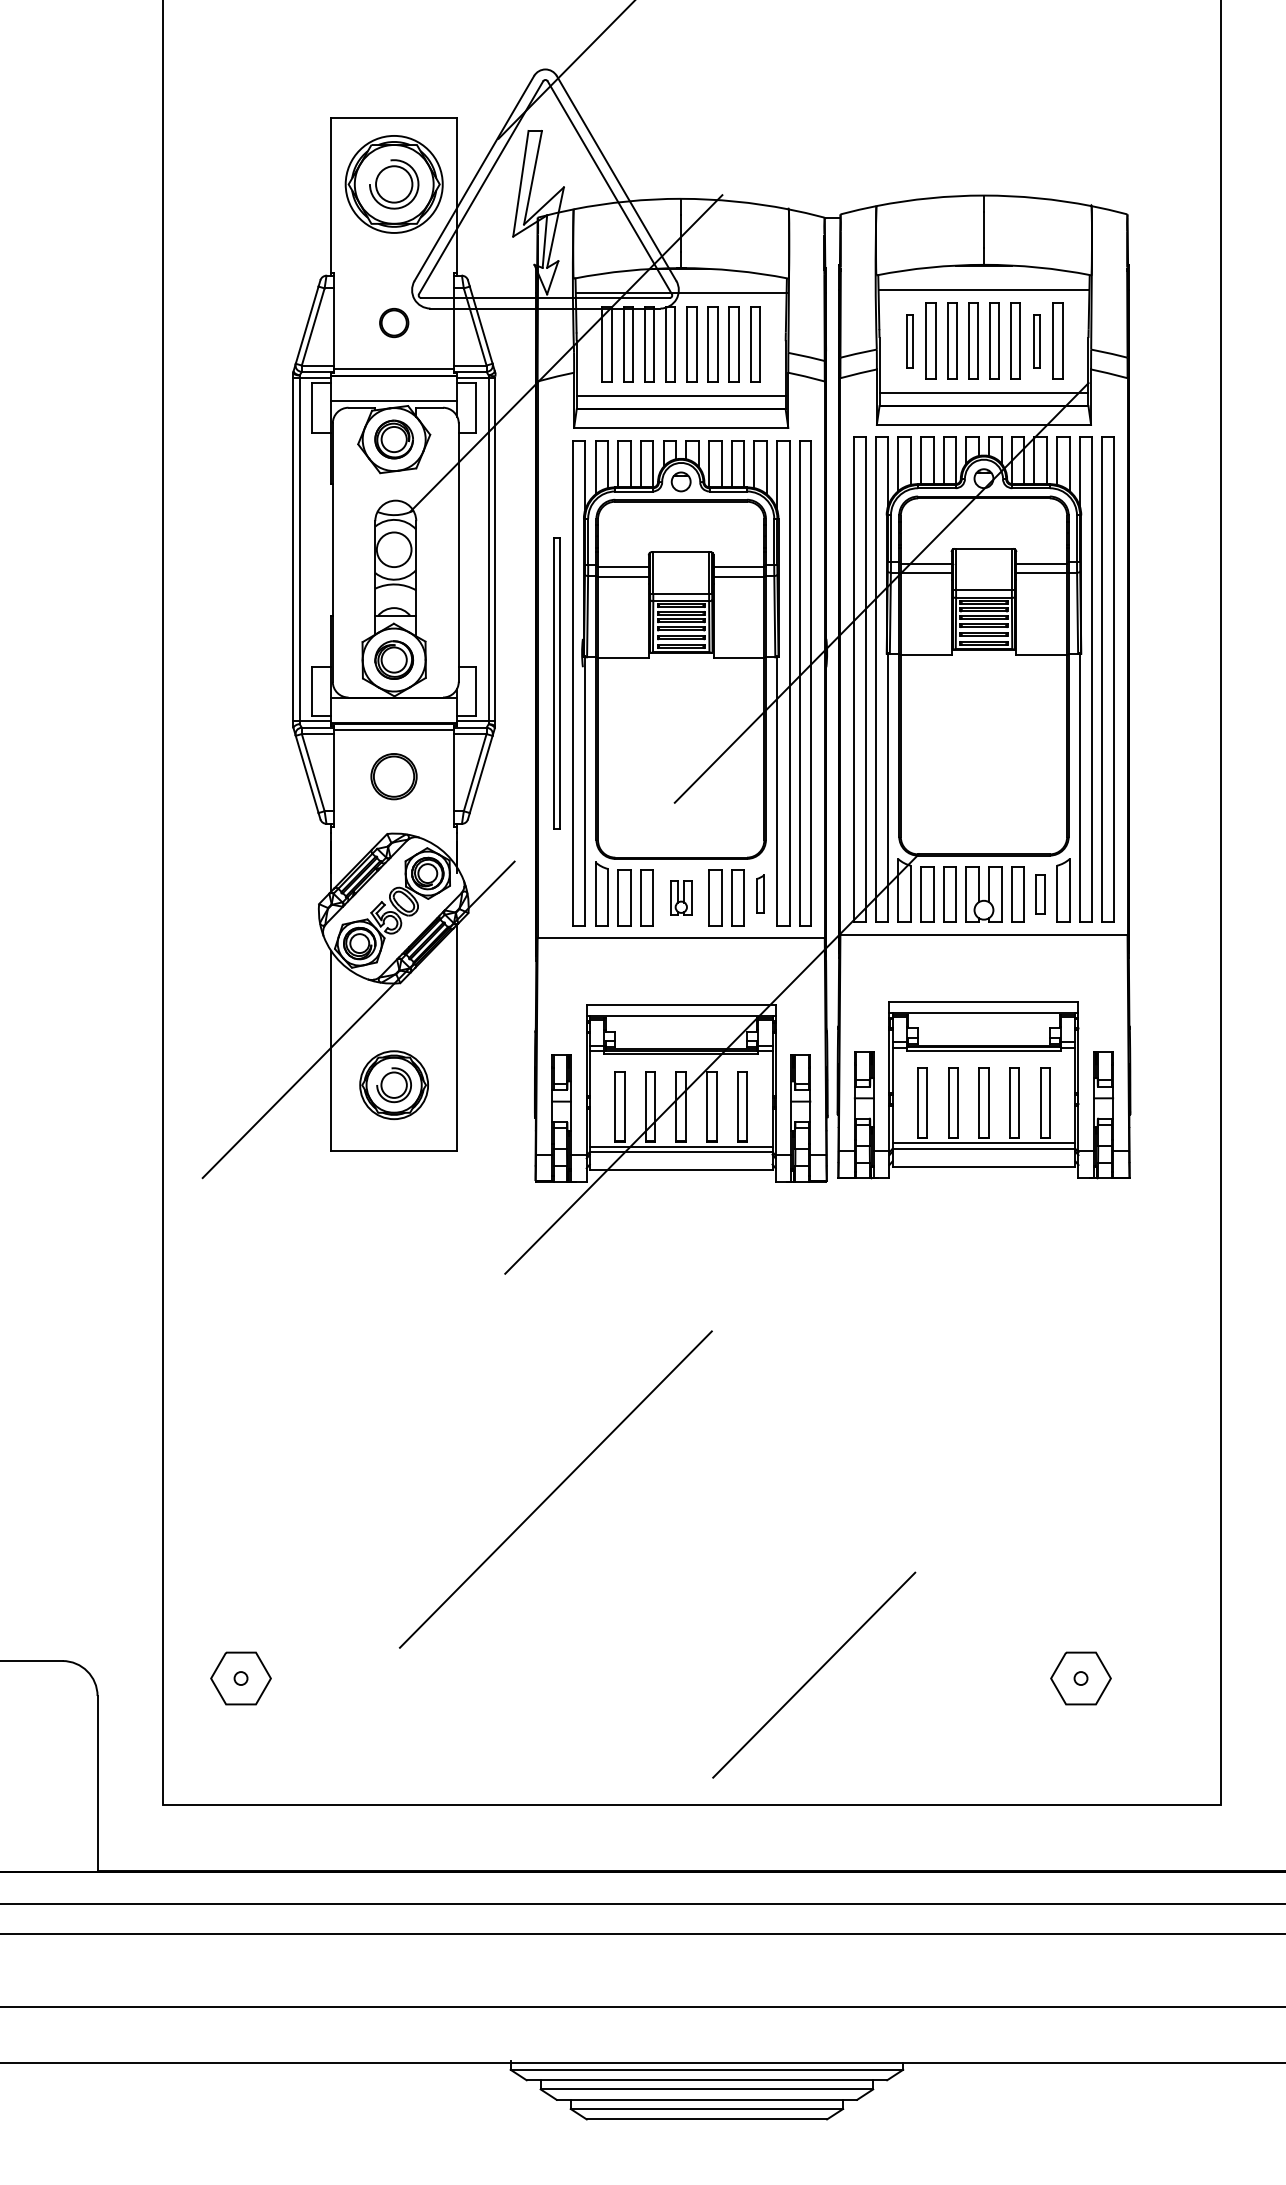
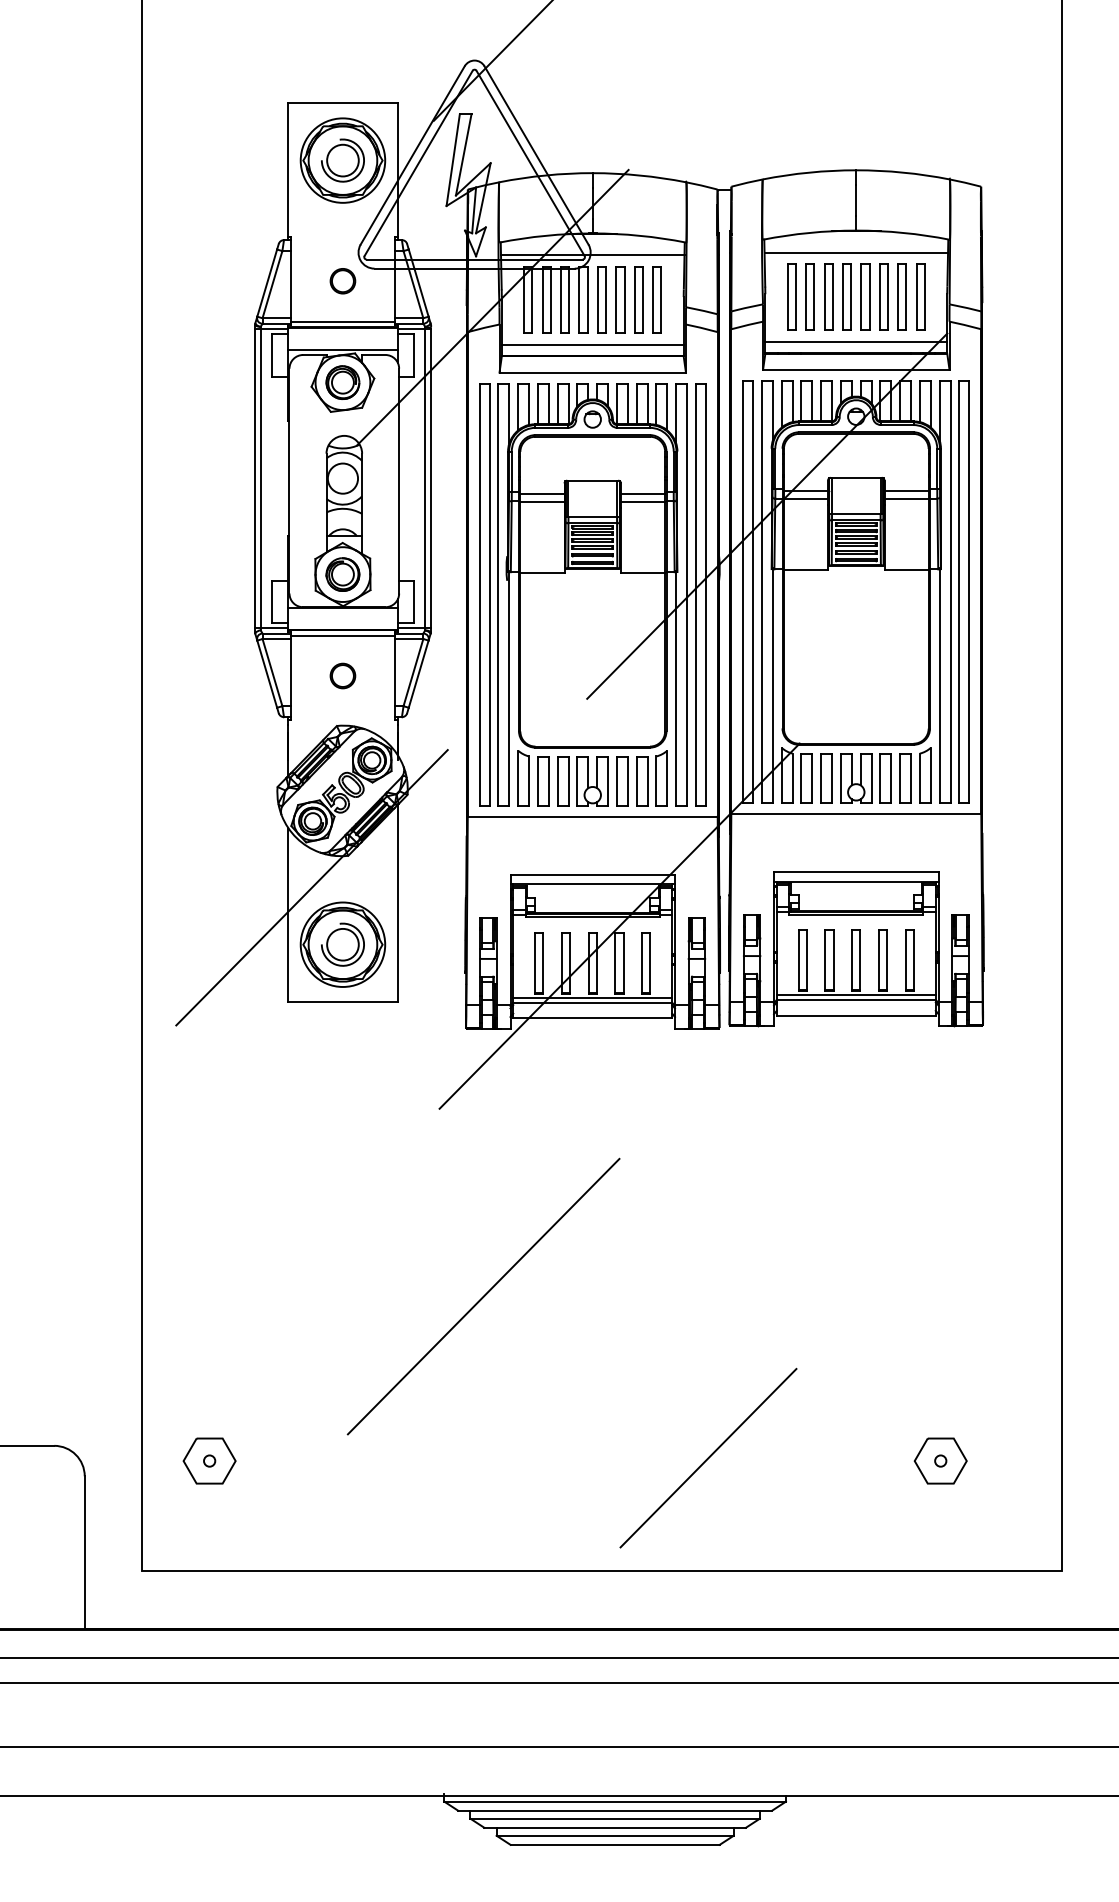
part: (909, 340) -> (791, 296), size x1.43
part: (1036, 340) -> (902, 296), size x1.43
part: (556, 683) -> (484, 595), size x1.67
part: (394, 776) -> (343, 675), size x0.62
part: (760, 893) -> (661, 777), size x1.67
part: (1040, 894) -> (905, 778), size x1.43
part: (681, 897) -> (593, 781), size x1.67
part: (393, 1084) -> (342, 944), size x1.43

